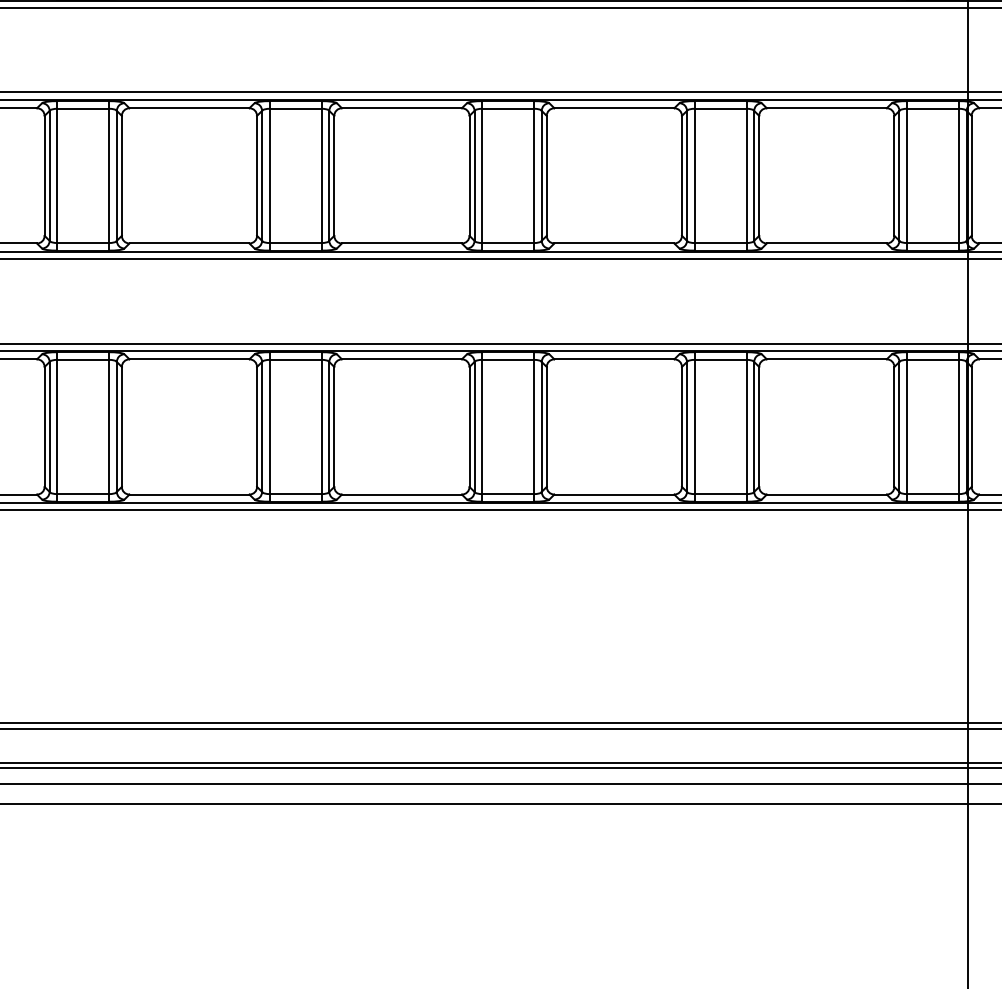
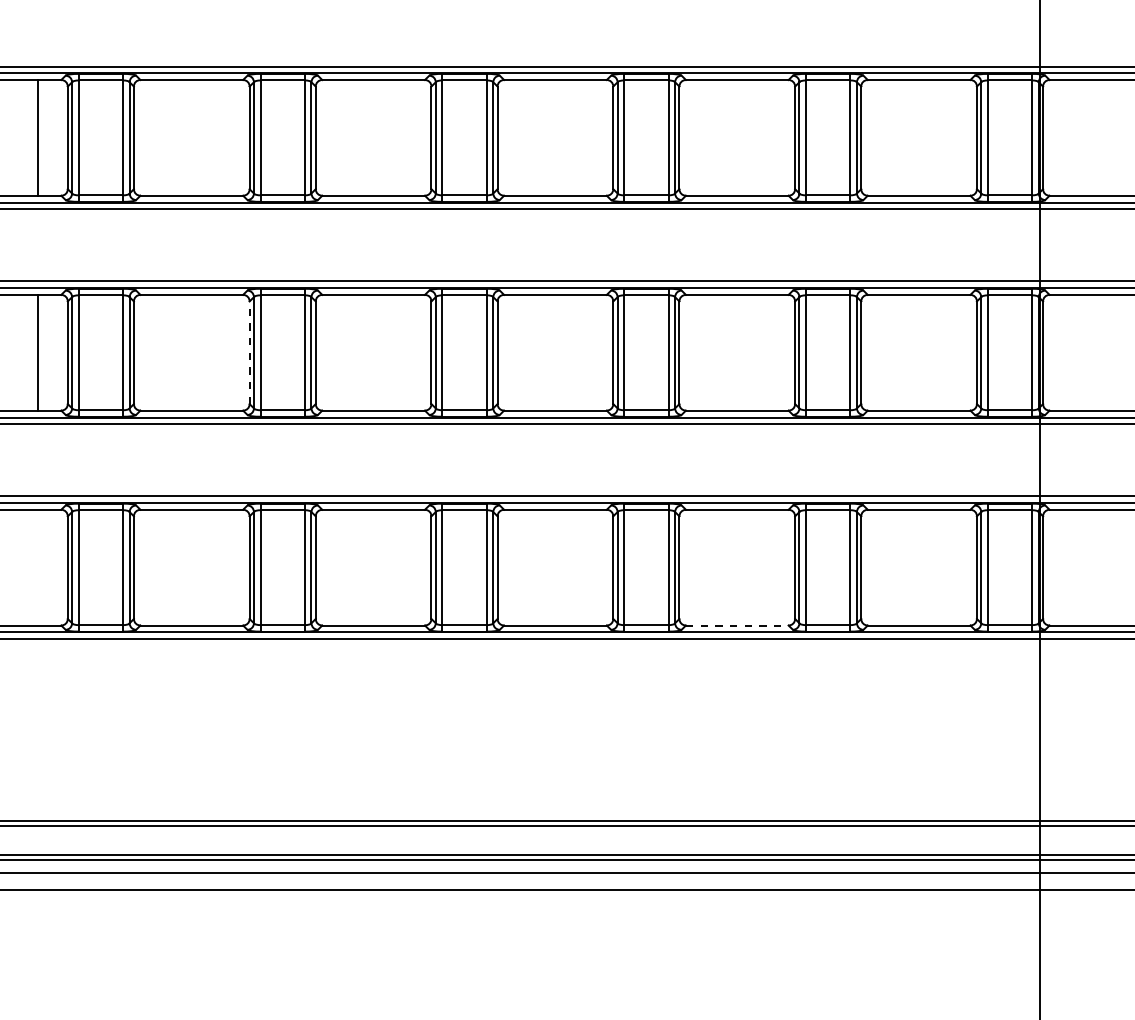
line: (44, 175) -> (249, 352), solid -> dashed
line: (614, 494) -> (737, 625), solid -> dashed

